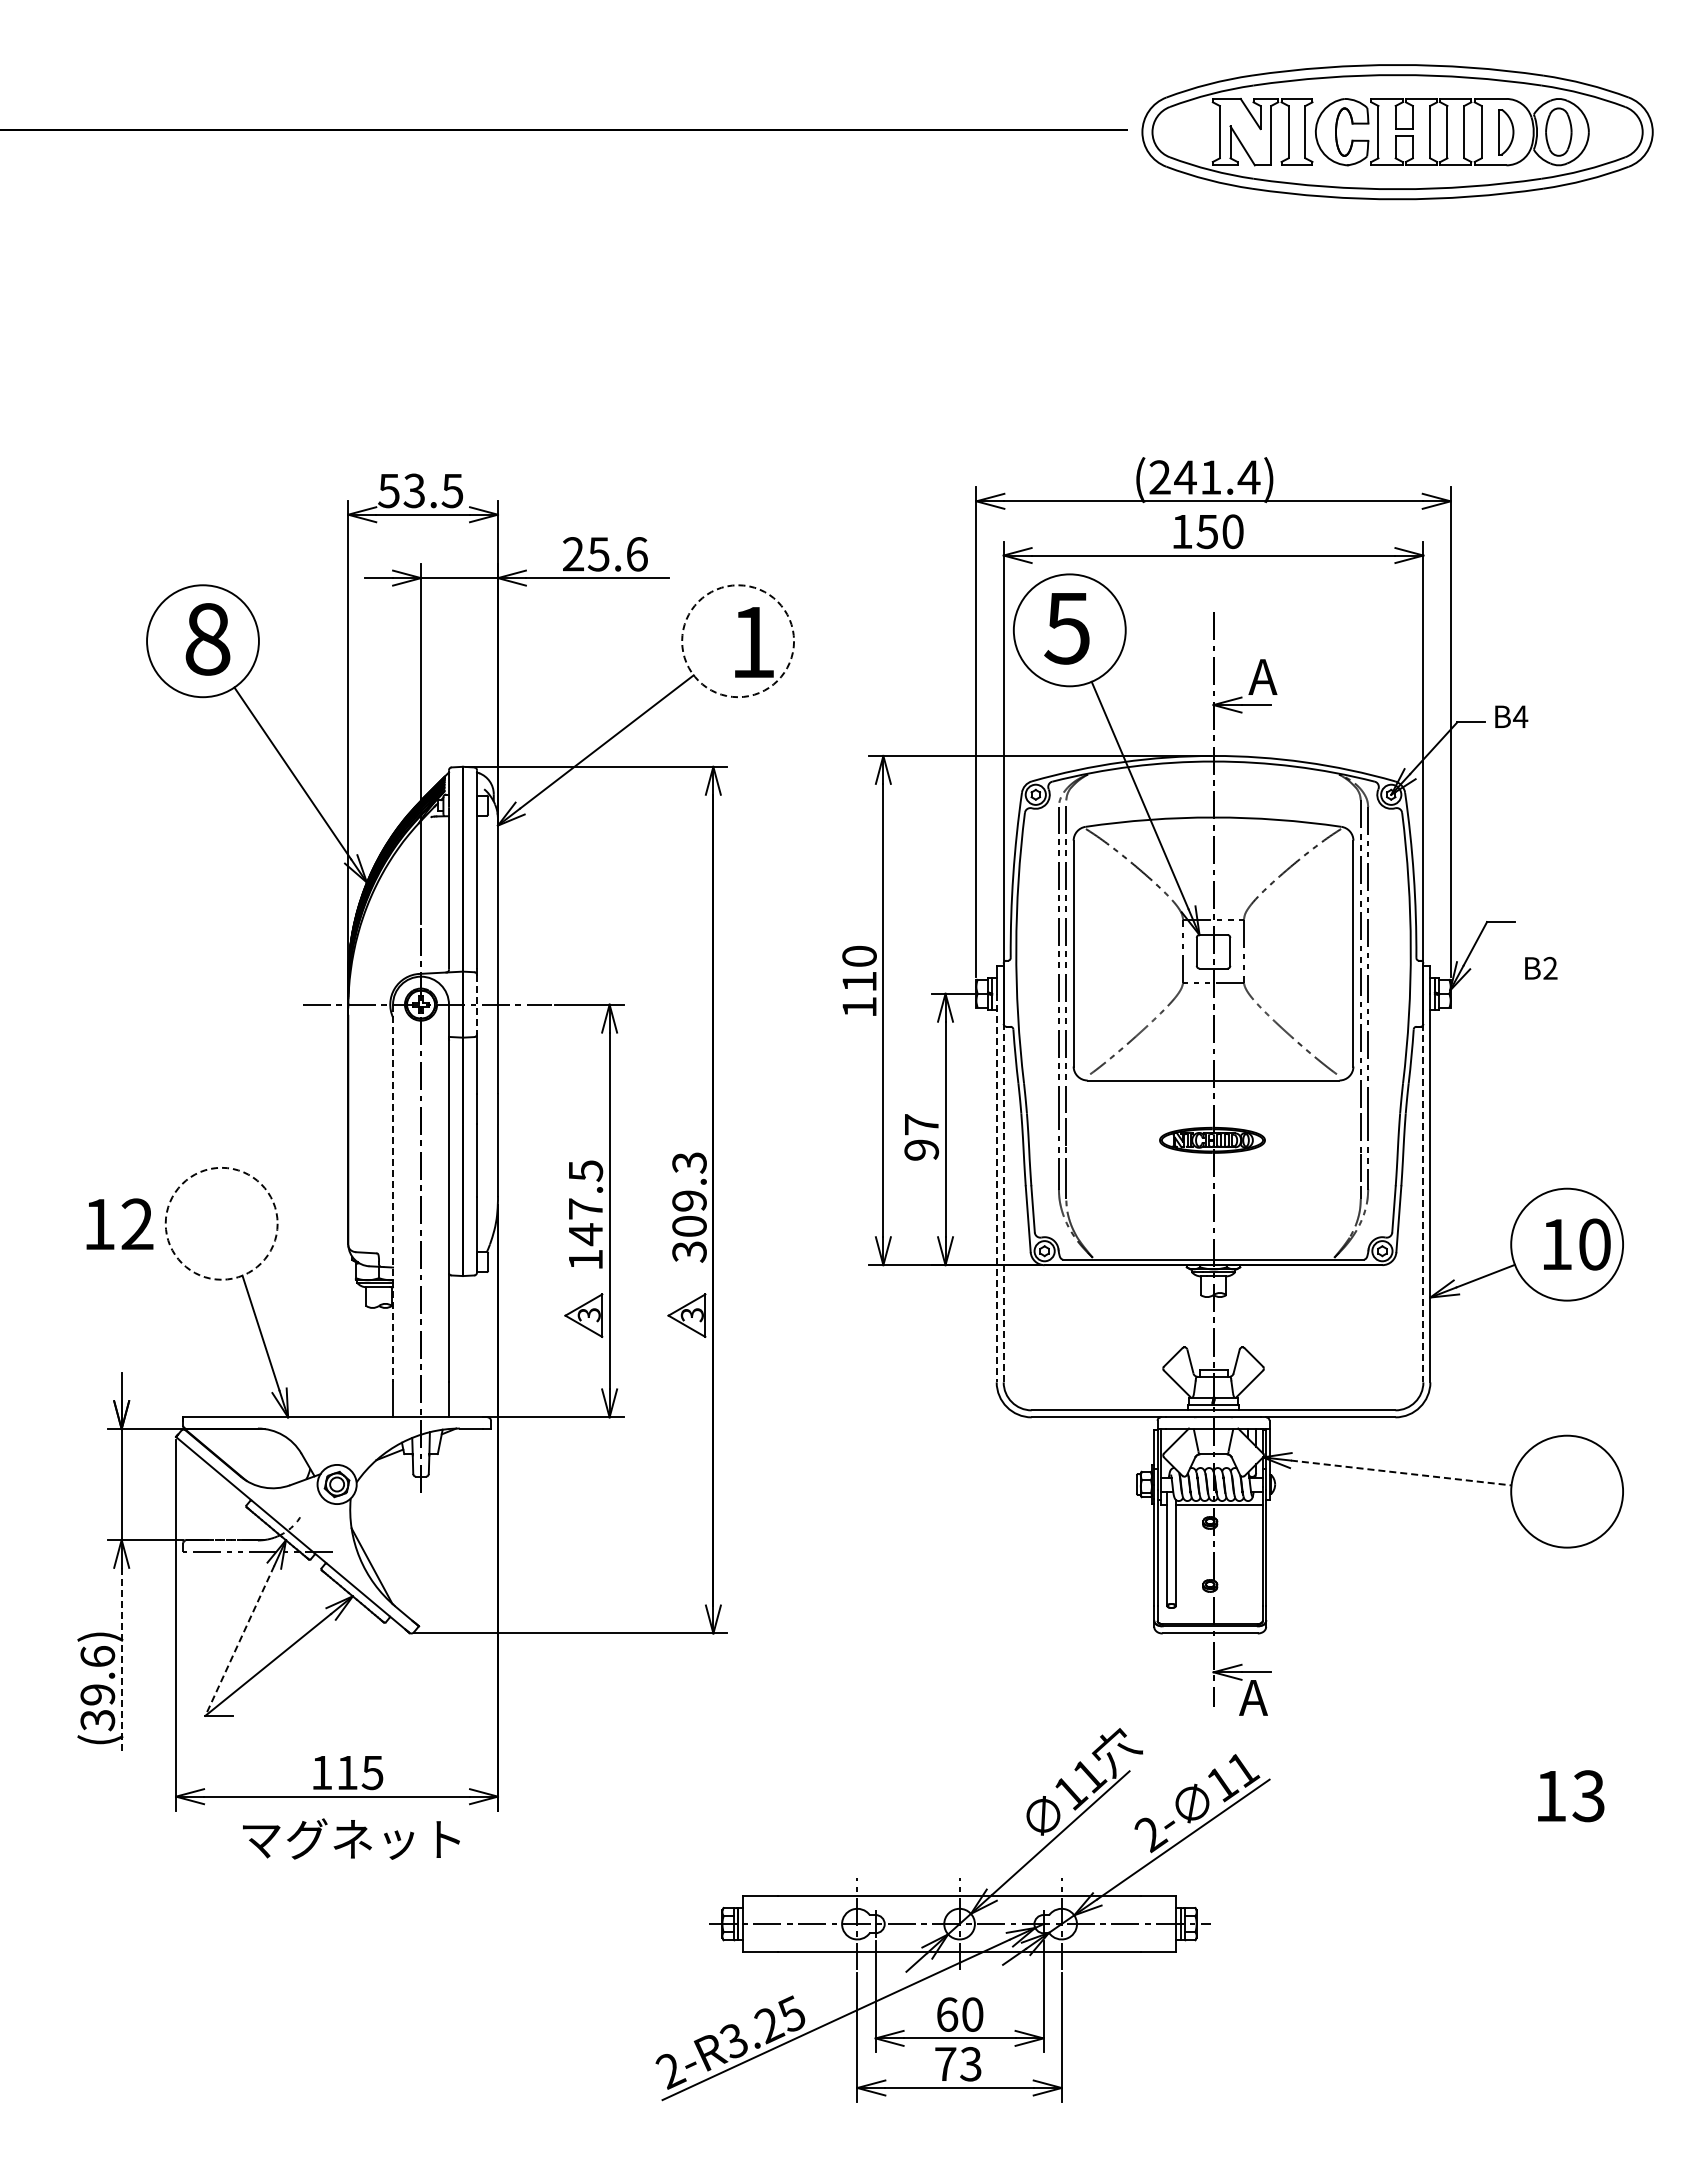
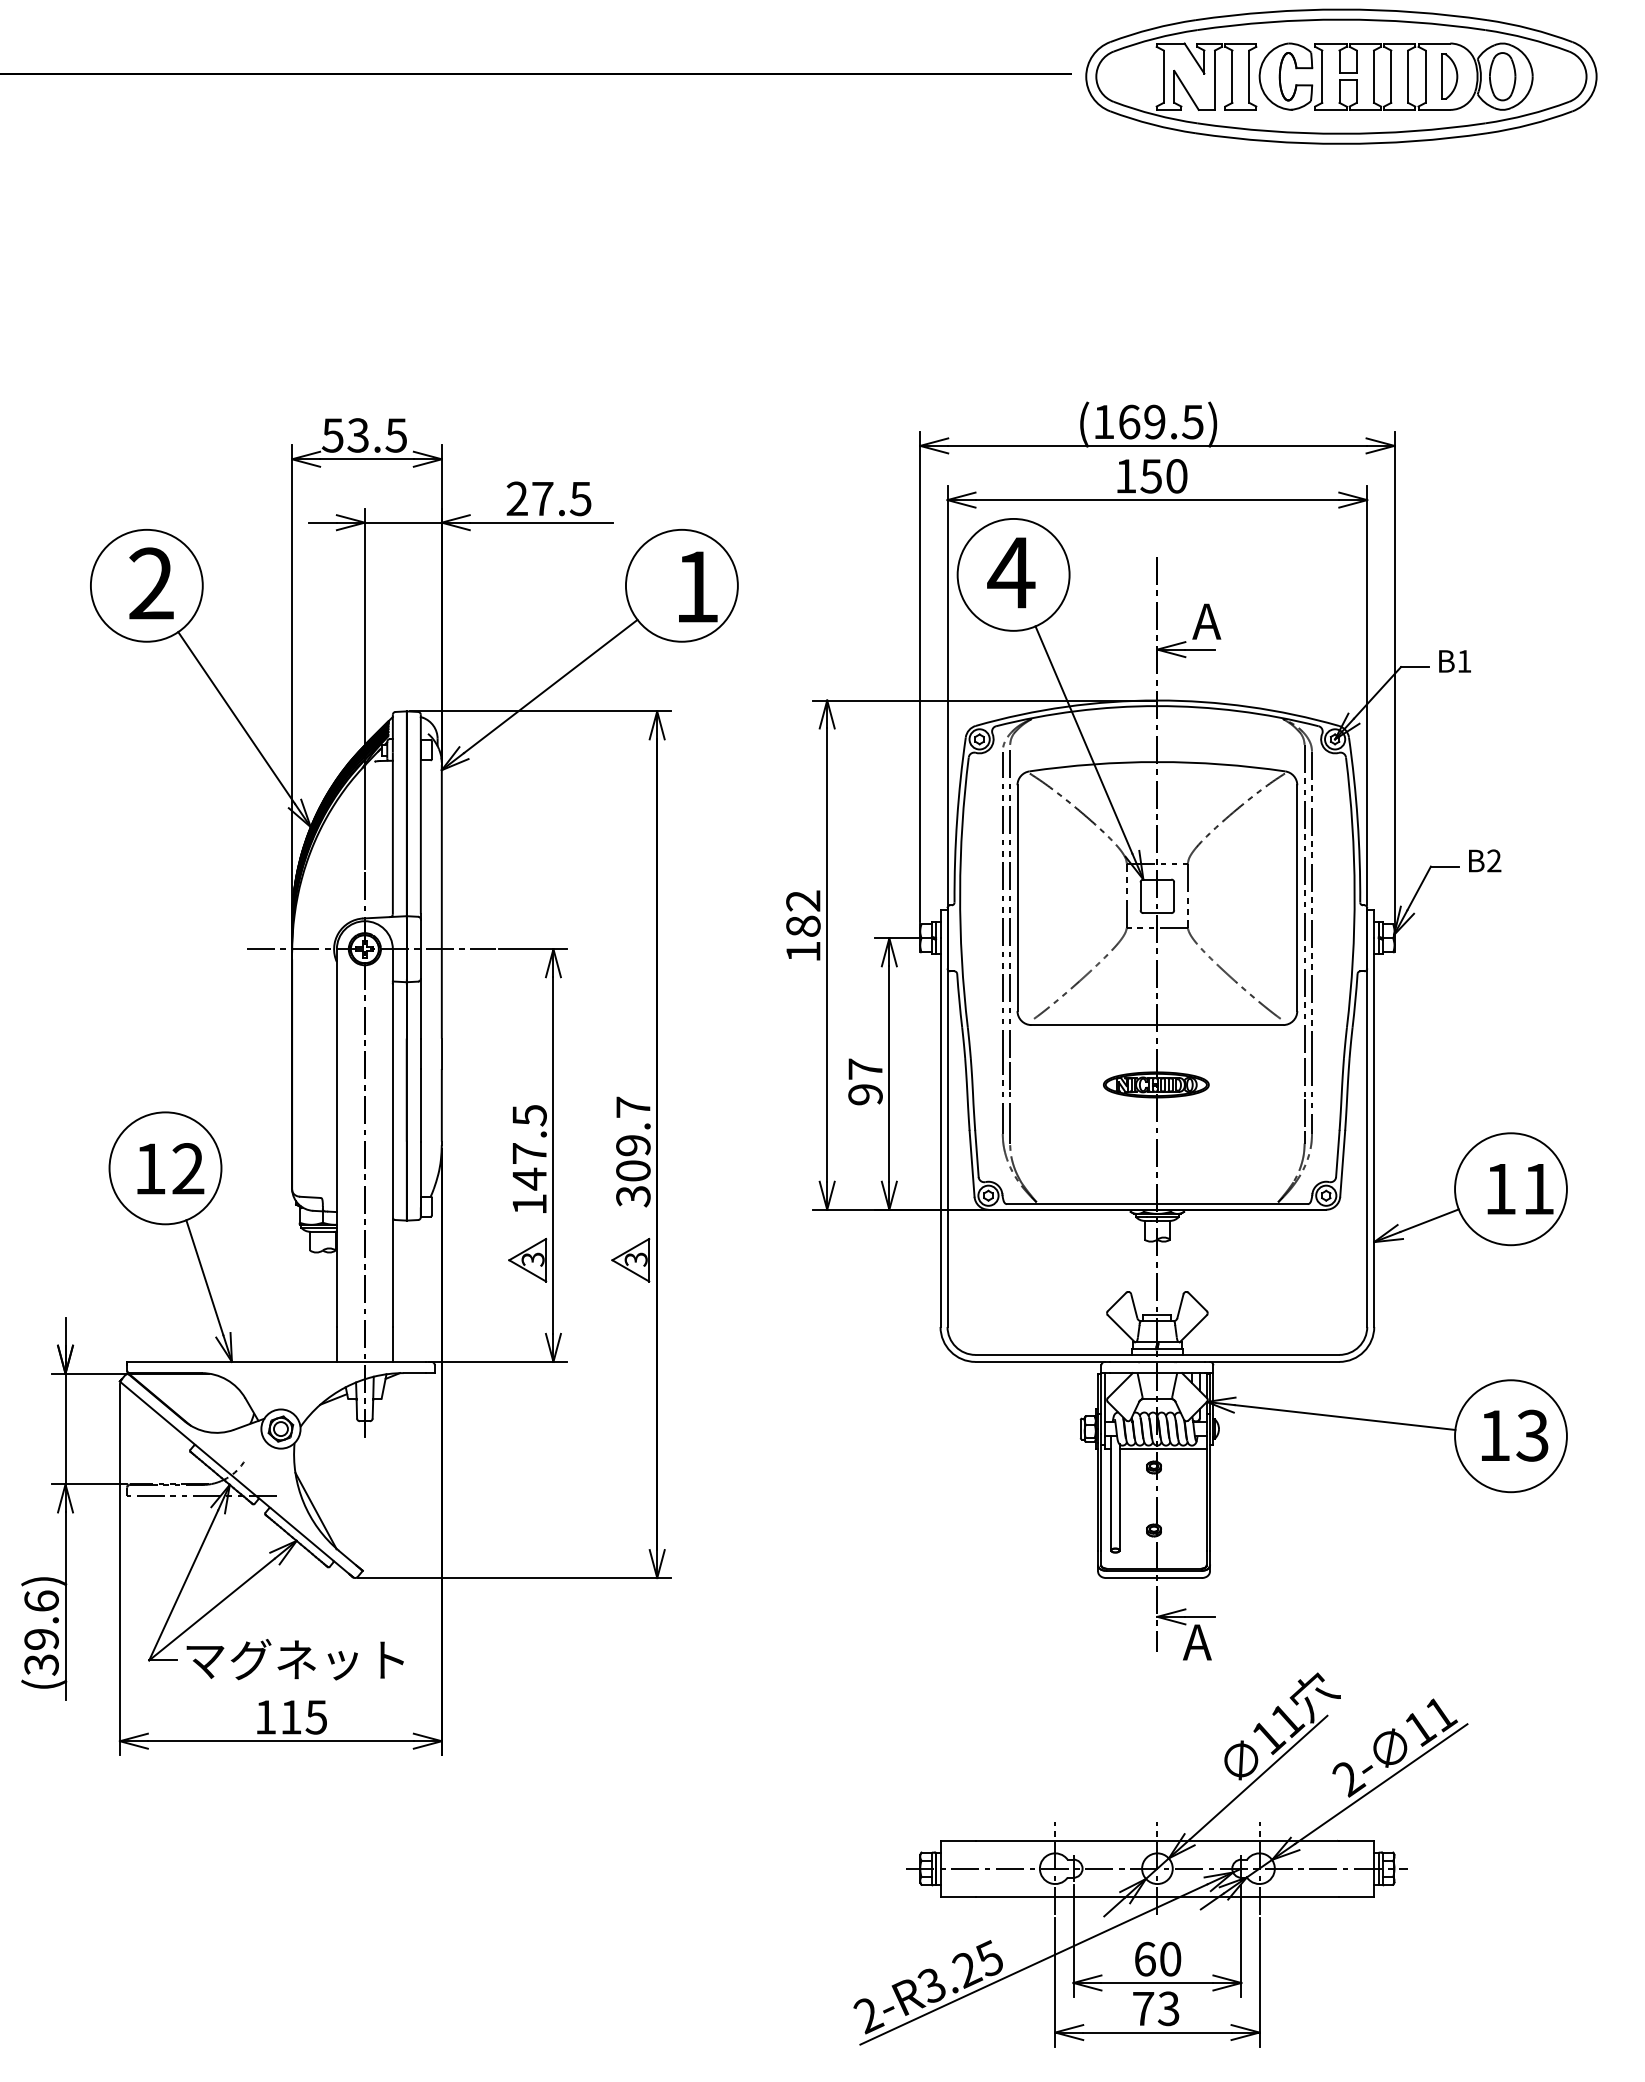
text: (1204, 477) -> (1148, 422), (241.4) -> (169.5)
text: (617, 554) -> (561, 499), 25.6 -> 27.5
text: (1067, 628) -> (1011, 573), 5 -> 4
text: (207, 638) -> (151, 583), 8 -> 2
circle: (738, 641) -> (682, 586), dashed -> solid
text: (1520, 716) -> (1464, 661), B4 -> B1
text: (1541, 967) -> (1485, 860), moved
text: (859, 968) -> (803, 913), 110 -> 182
line: (476, 1004) -> (420, 949), dashed -> solid
text: (689, 1162) -> (633, 1107), 309.3 -> 309.7
line: (996, 1188) -> (940, 1133), dashed -> solid
line: (393, 1193) -> (337, 1138), dashed -> solid
line: (1003, 1202) -> (947, 1147), dashed -> solid
line: (1423, 1203) -> (1367, 1148), dashed -> solid
text: (119, 1223) -> (170, 1168), moved
circle: (221, 1223) -> (165, 1168), dashed -> solid
text: (1594, 1244) -> (1538, 1189), 10 -> 11
line: (1401, 1472) -> (1345, 1417), dashed -> solid
line: (239, 1640) -> (183, 1585), dashed -> solid
line: (121, 1661) -> (65, 1606), dashed -> solid
text: (1571, 1796) -> (1515, 1436), moved
text: (351, 1838) -> (295, 1659), moved
part: (962, 1915) -> (1160, 1860), moved

